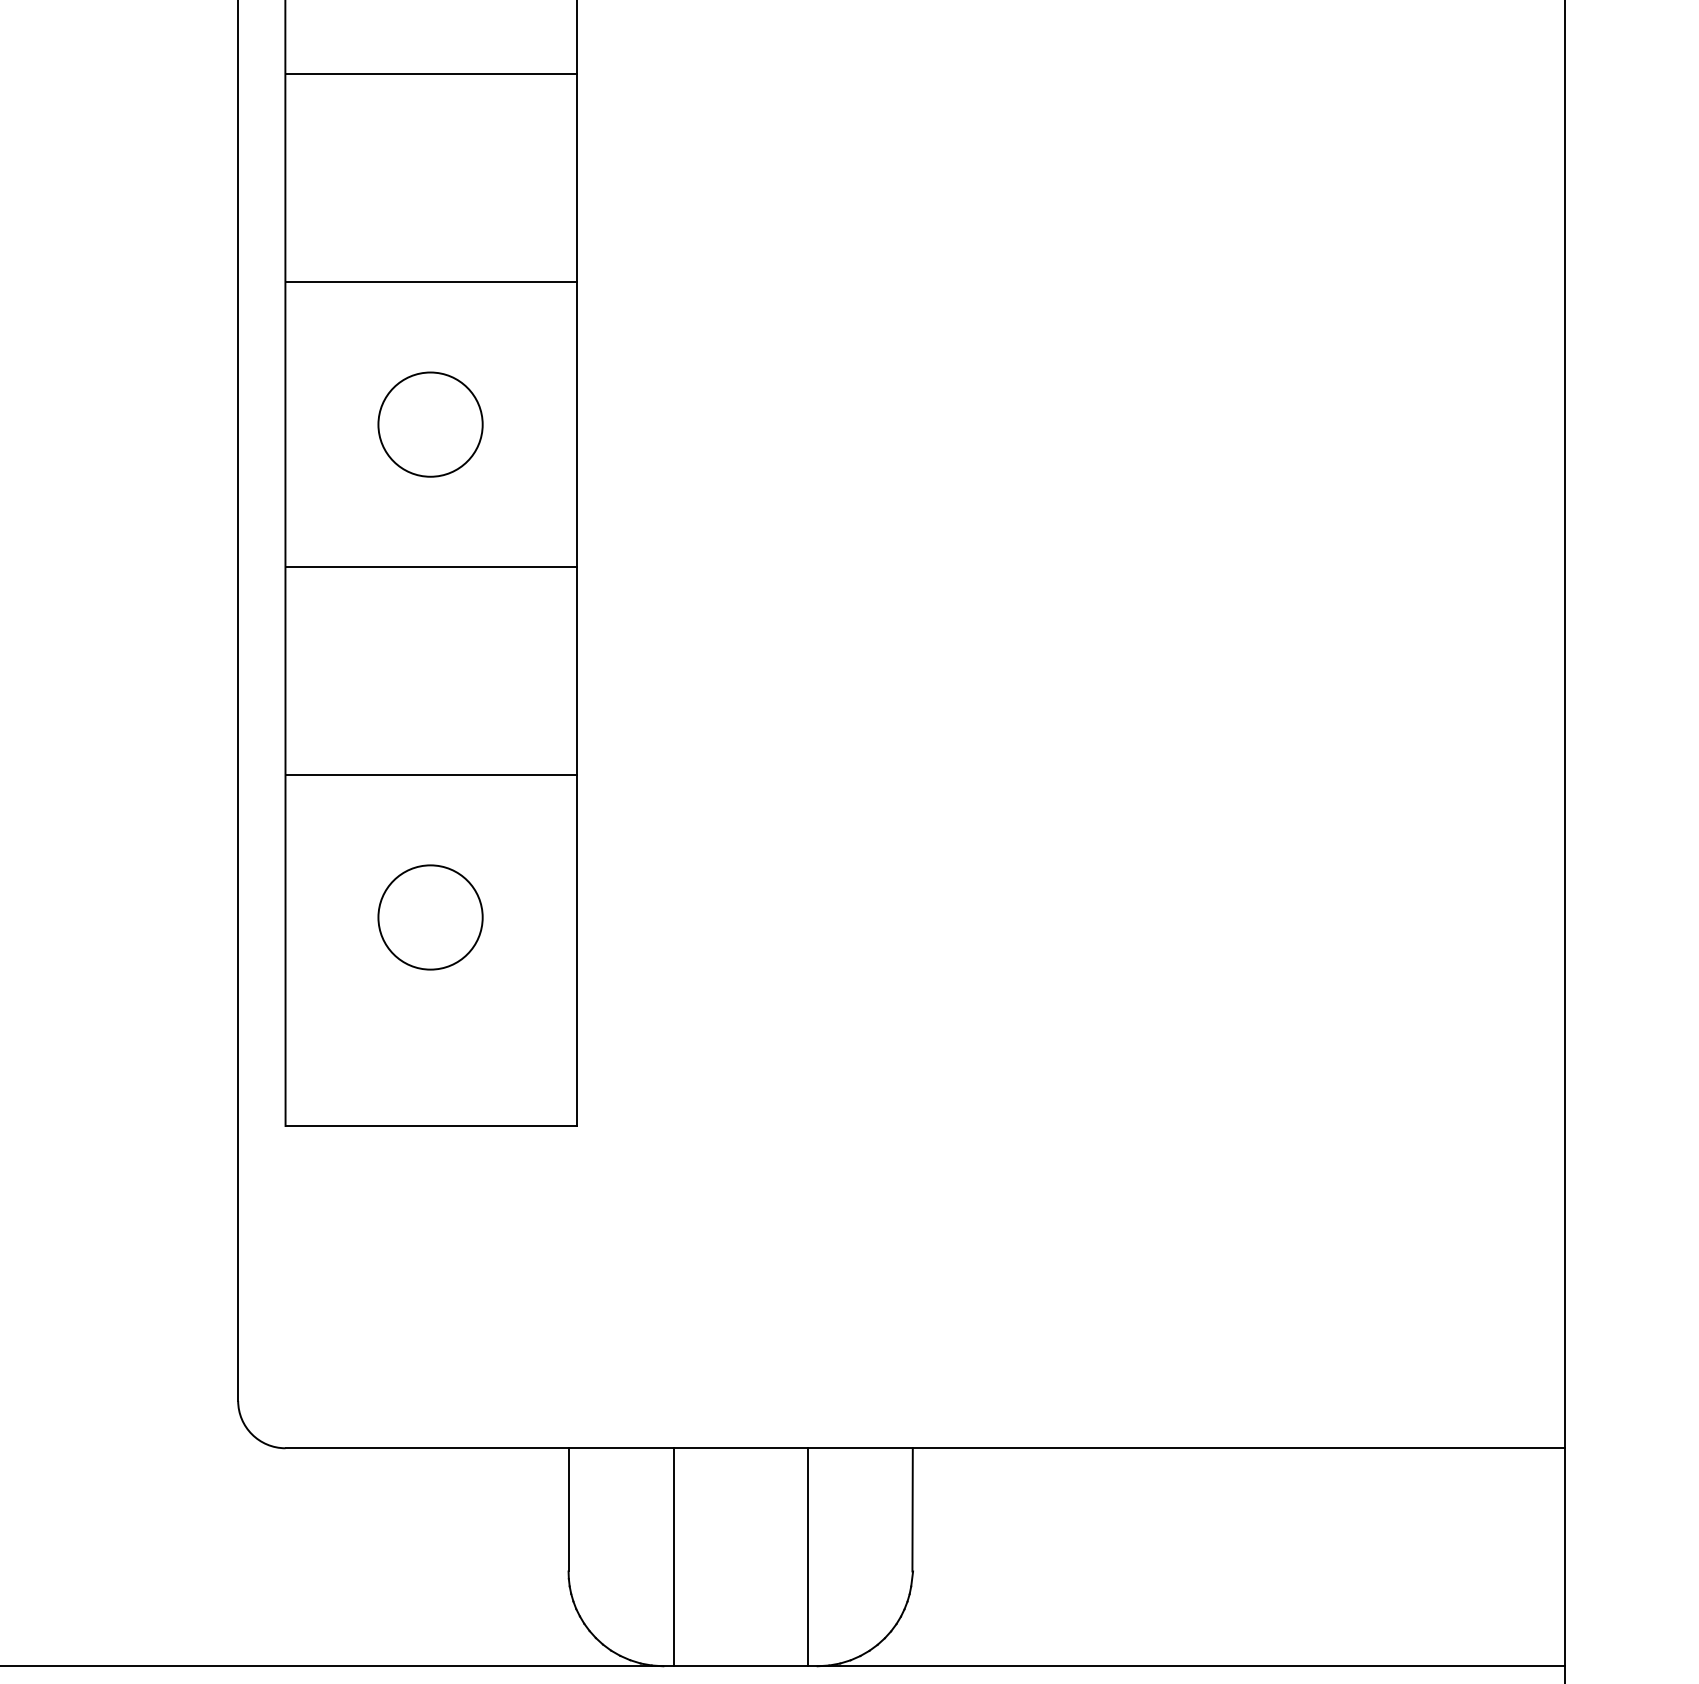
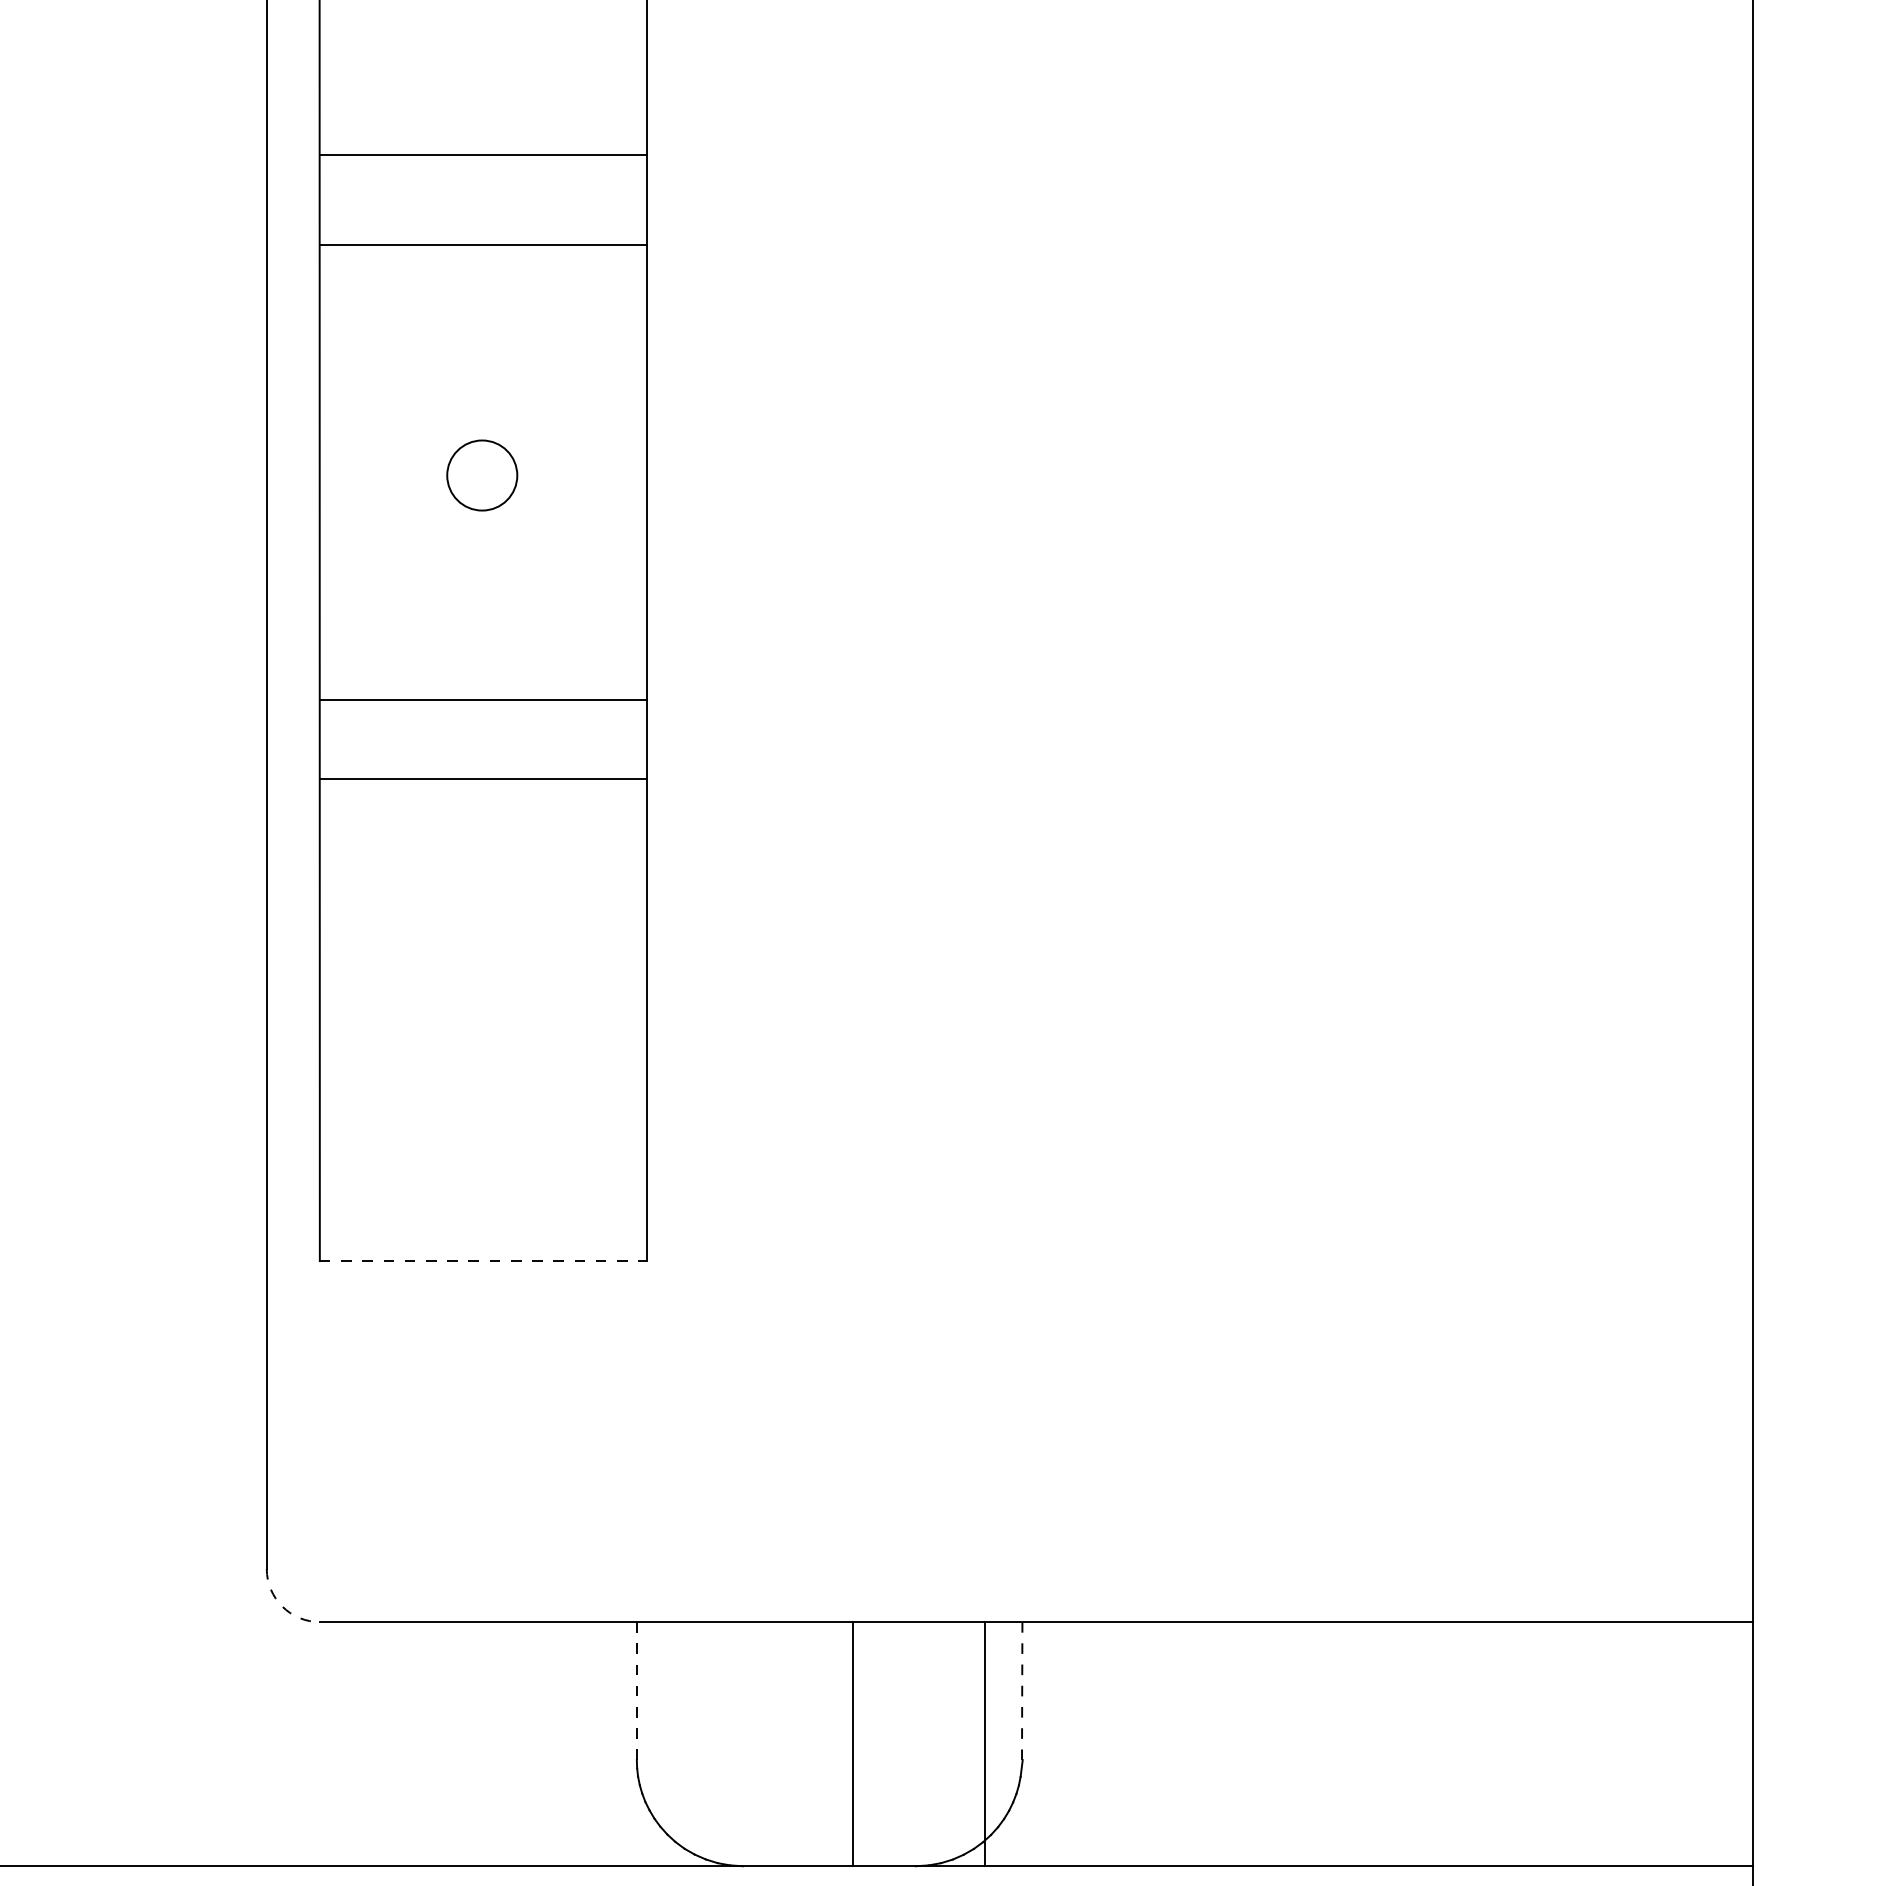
line: (430, 73) -> (482, 154), moved
line: (430, 282) -> (482, 245), moved
circle: (429, 424) -> (481, 475), size x0.6
line: (430, 566) -> (482, 699), moved
line: (430, 775) -> (482, 779), moved
circle: (430, 917) -> (482, 1027), removed
line: (431, 1126) -> (483, 1261), solid -> dashed
arc: (252, 1434) -> (282, 1606), solid -> dashed
line: (568, 1509) -> (636, 1690), solid -> dashed
line: (912, 1509) -> (1022, 1690), solid -> dashed
line: (673, 1557) -> (853, 1744), moved
line: (807, 1557) -> (985, 1744), moved

